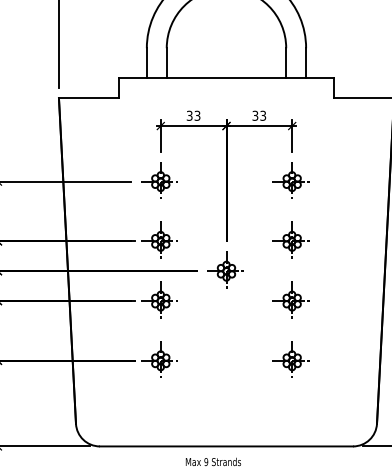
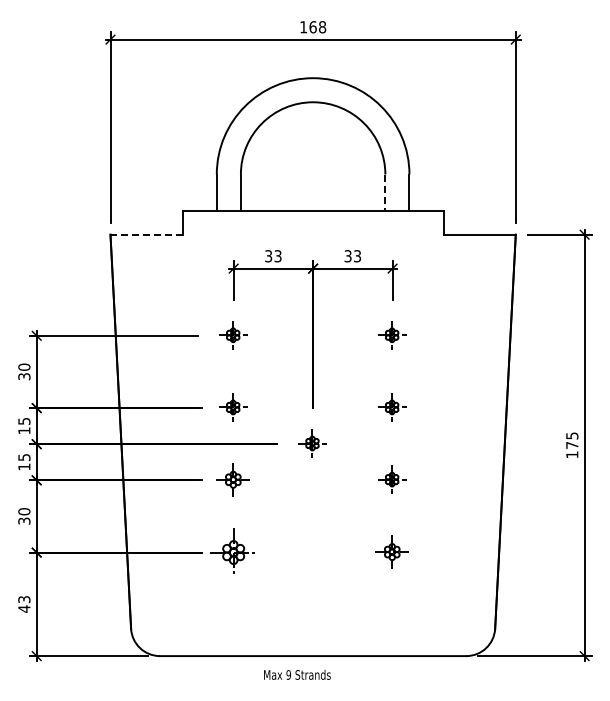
line: (286, 63) -> (385, 193), solid -> dashed
line: (88, 97) -> (146, 234), solid -> dashed
part: (159, 180) -> (232, 334), size x0.6
part: (291, 180) -> (391, 334), size x0.6
part: (159, 240) -> (232, 406), size x0.6
part: (291, 240) -> (391, 406), size x0.6
part: (225, 269) -> (311, 442), size x0.6
part: (159, 299) -> (232, 478), size x0.7
part: (291, 299) -> (391, 478), size x0.6
part: (291, 359) -> (391, 550), size x0.7

